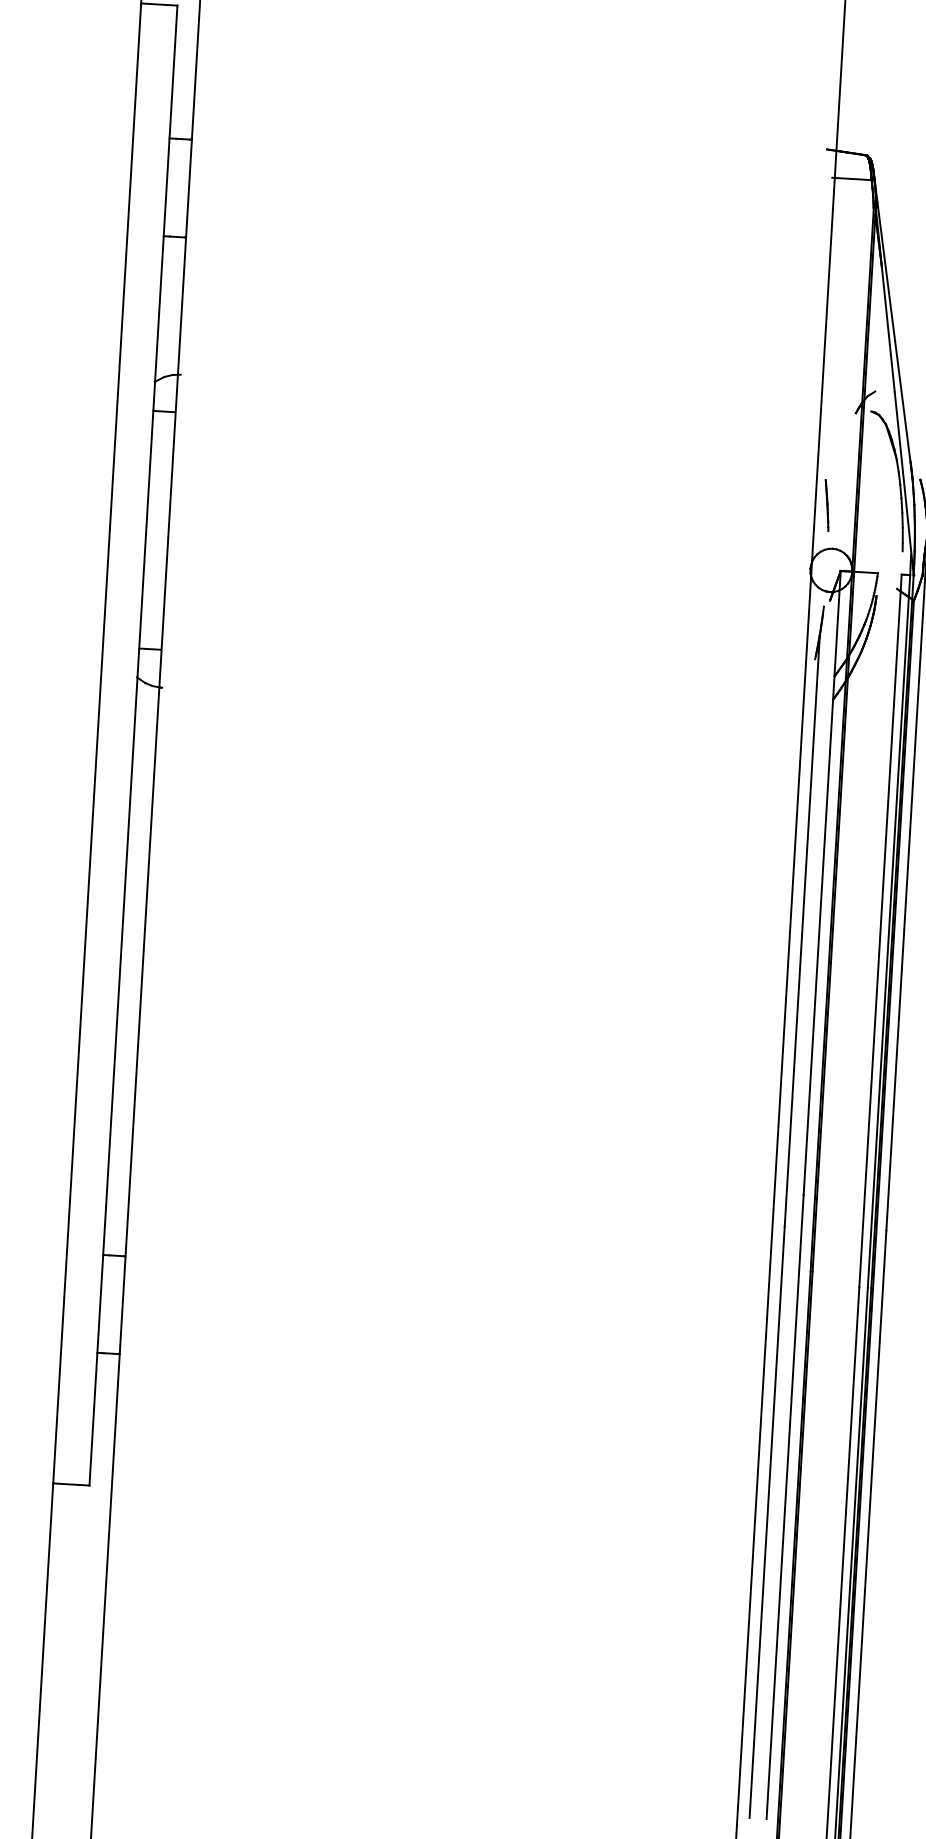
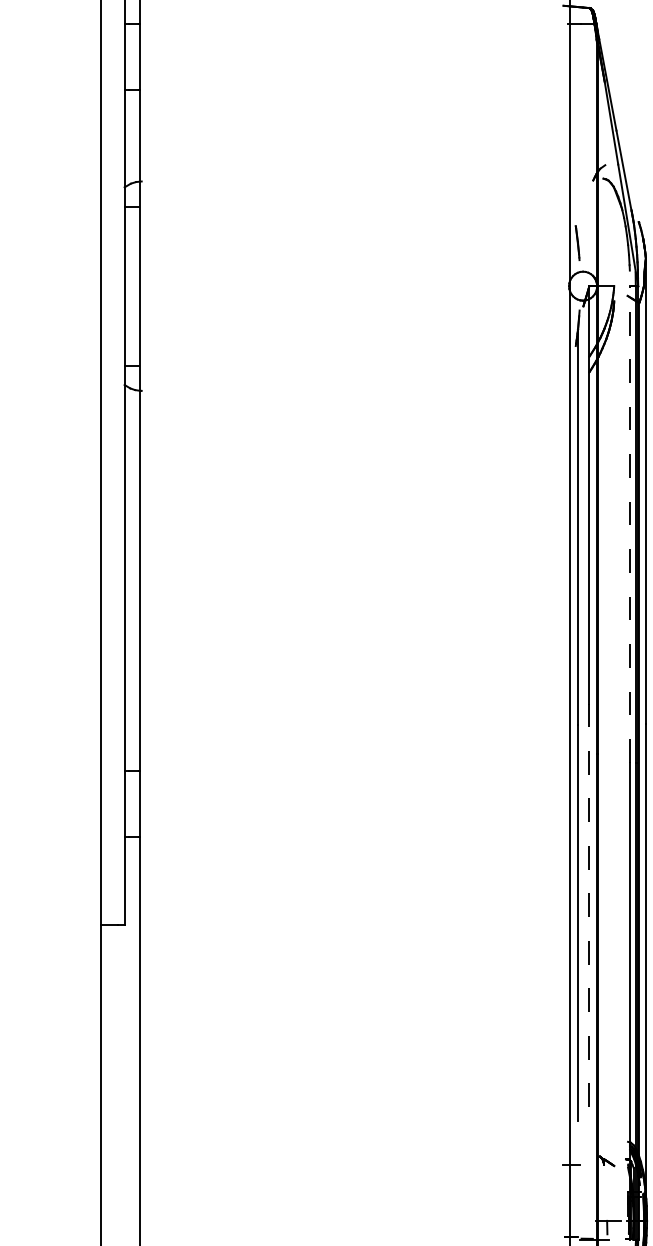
line: (881, 930) -> (630, 524), solid -> dashed
line: (785, 1507) -> (589, 912), solid -> dashed

